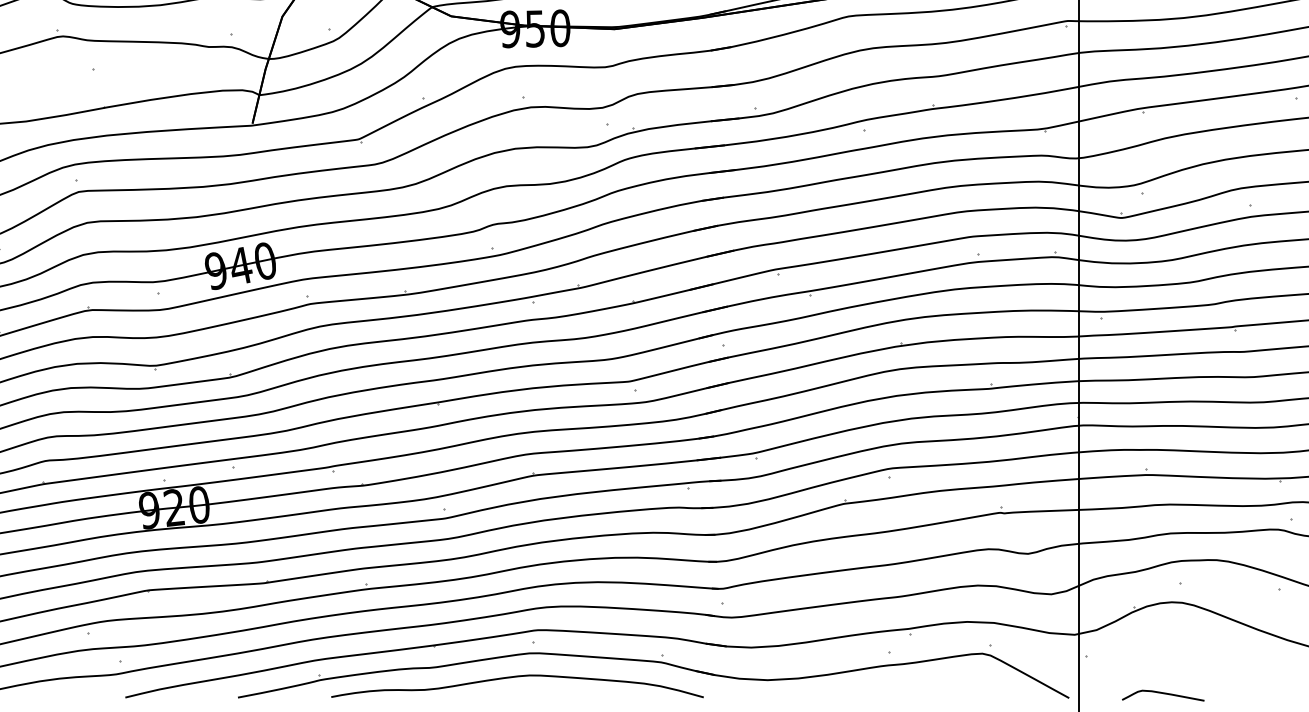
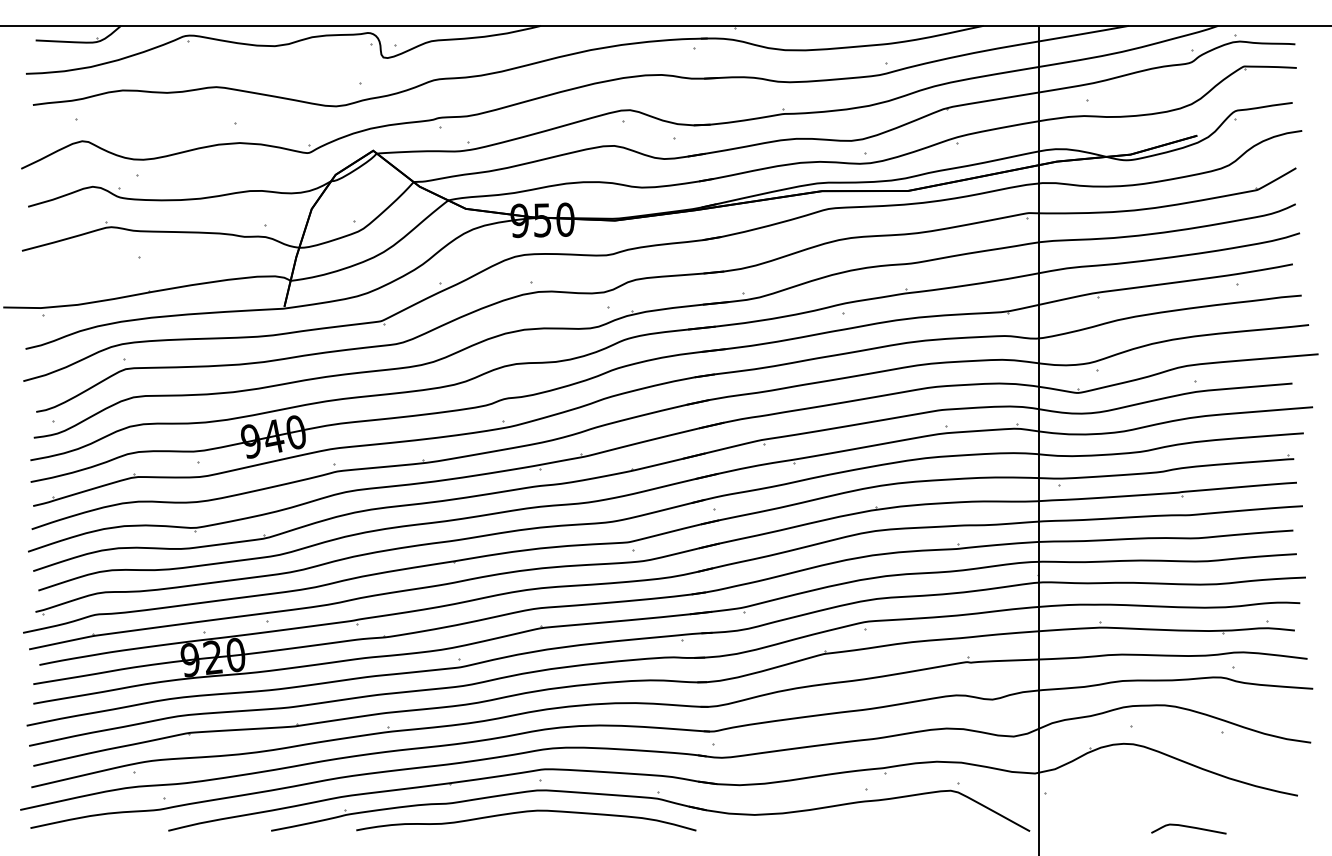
curve: (1162, 693) -> (1188, 827), moved

